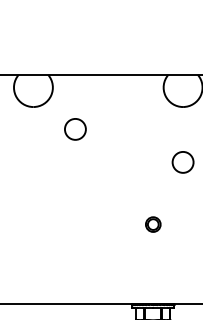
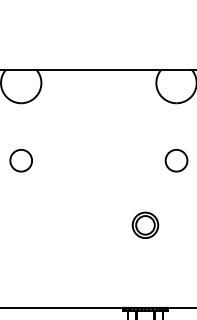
circle: (75, 129) -> (21, 160), moved
part: (153, 224) -> (145, 225), size x1.67

